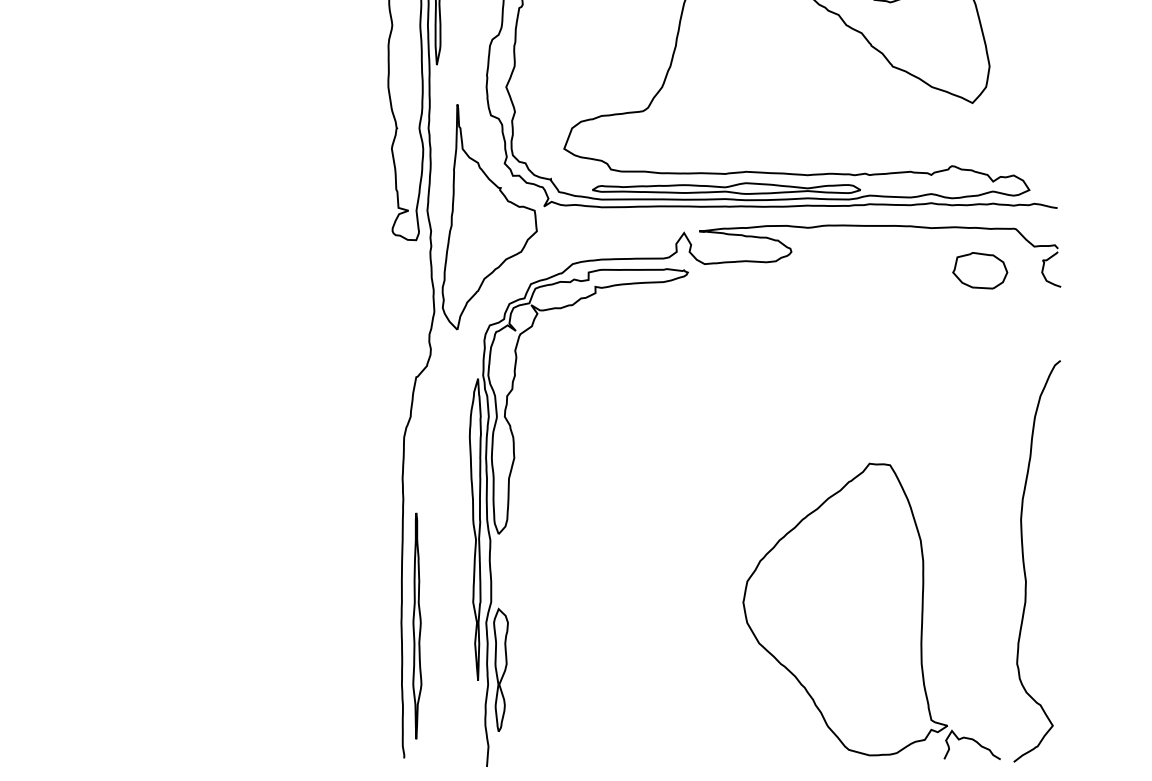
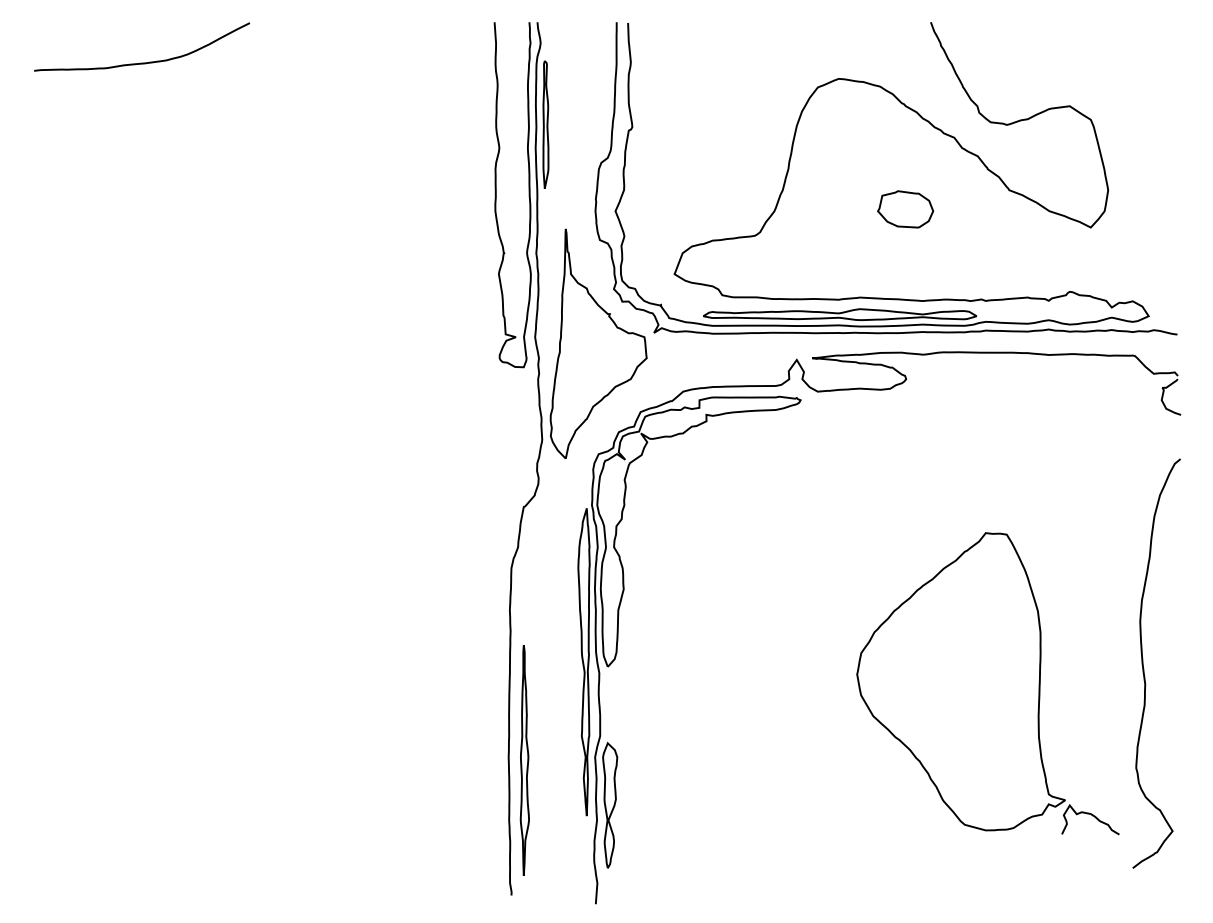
part: (980, 270) -> (905, 209), moved
curve: (1024, 561) -> (1143, 663), moved
part: (871, 611) -> (987, 683), moved

